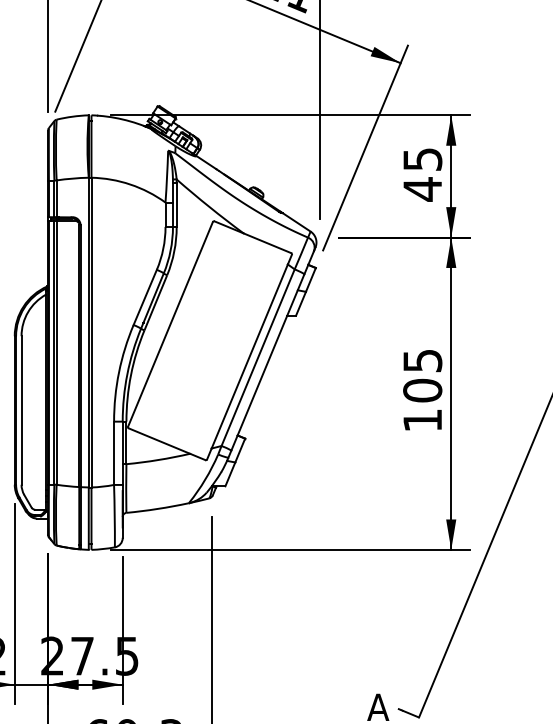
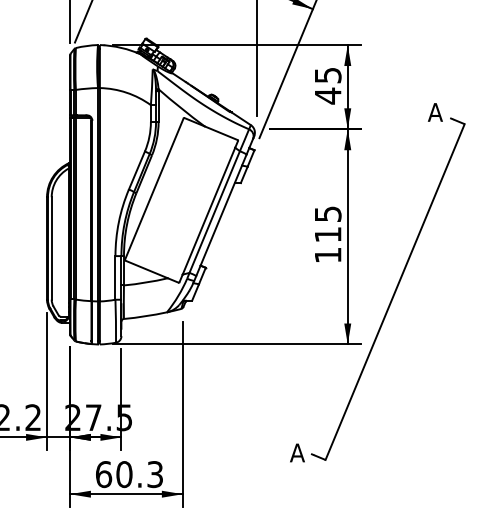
text: (421, 390) -> (327, 234), 105 -> 115

